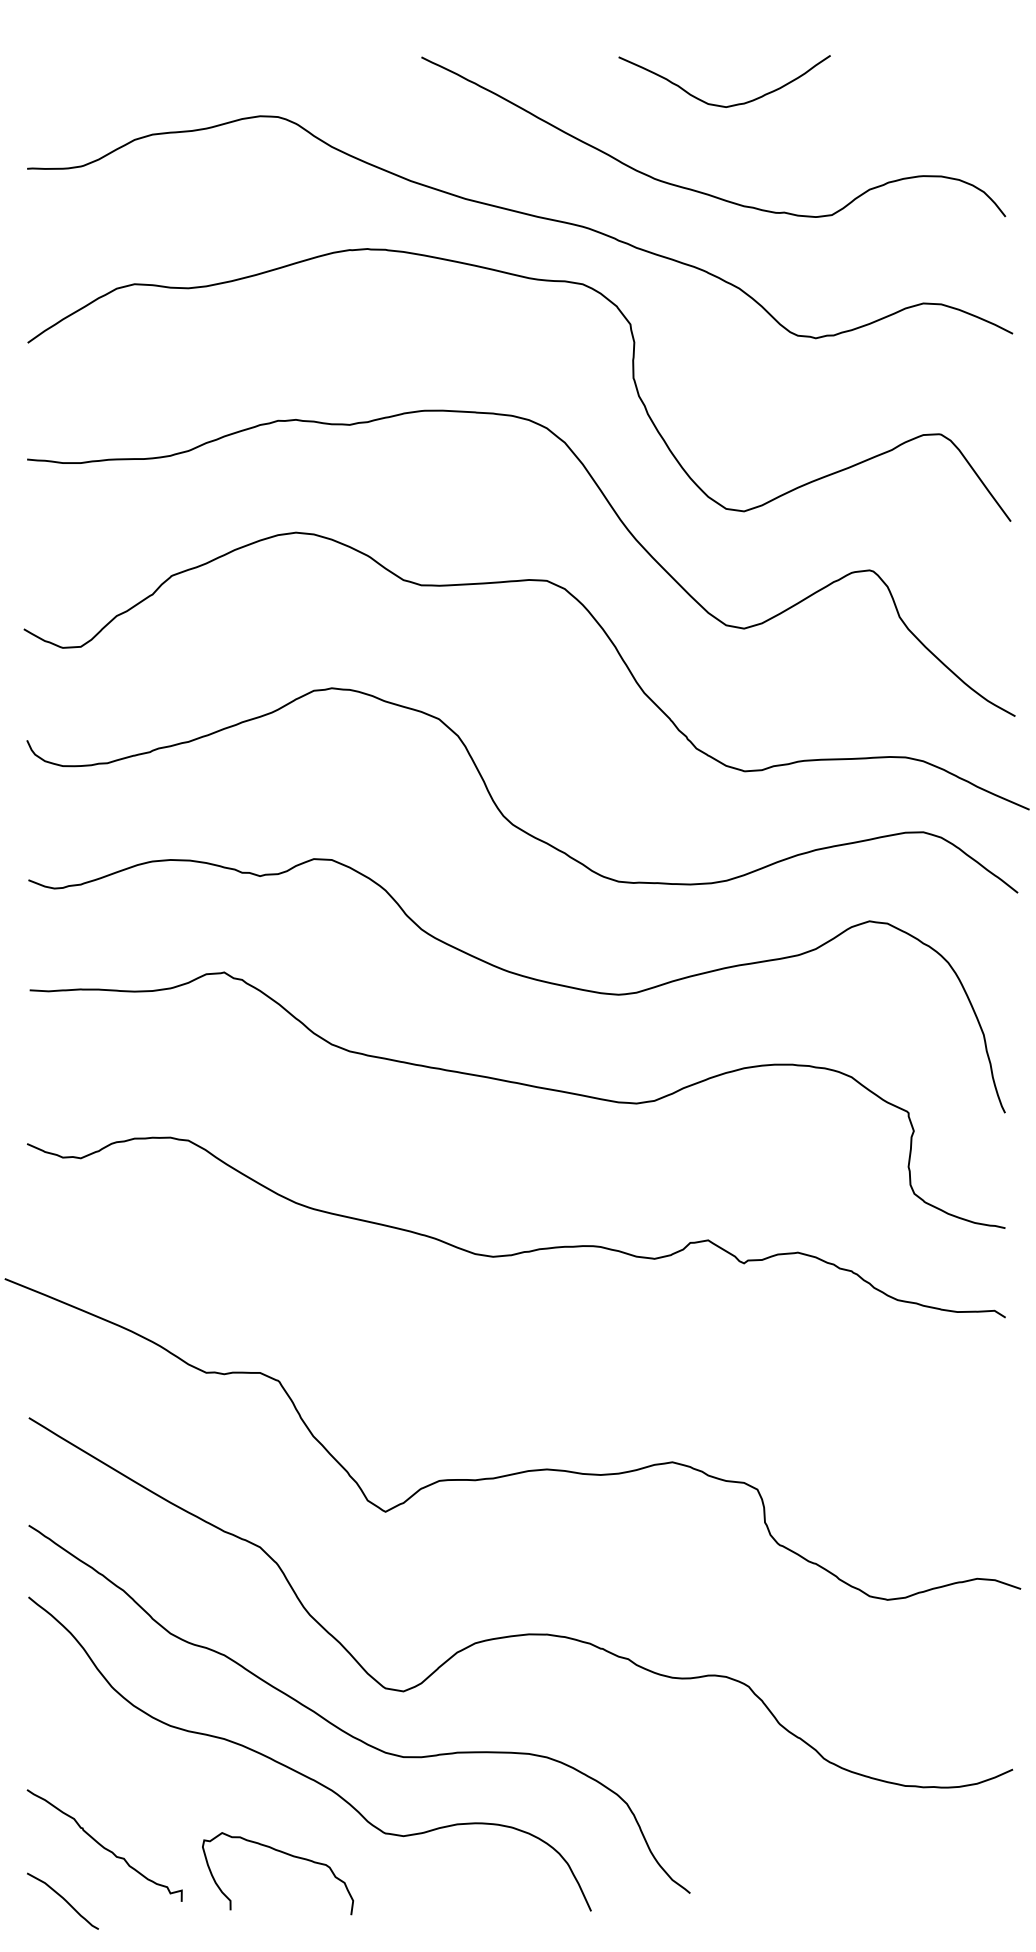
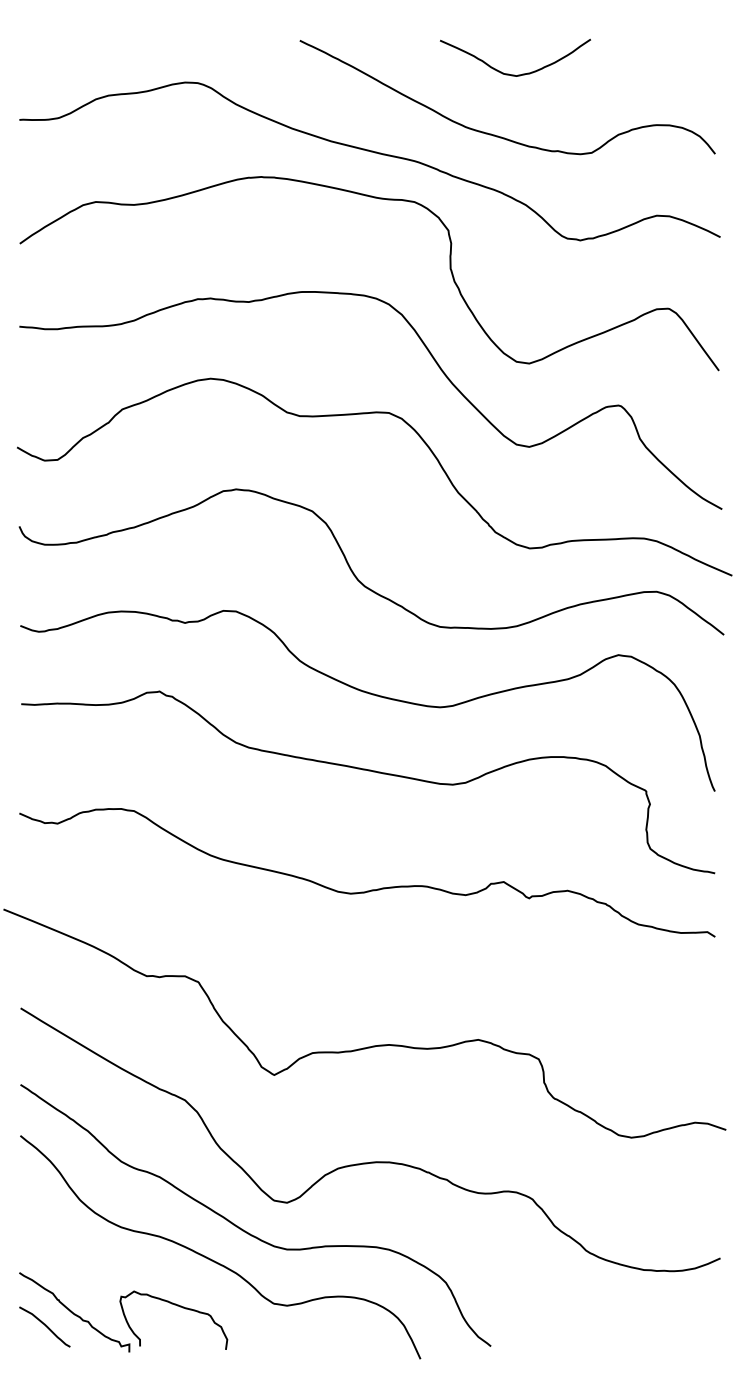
curve: (283, 1854) -> (177, 1306), moved
curve: (62, 1899) -> (44, 1325), moved

